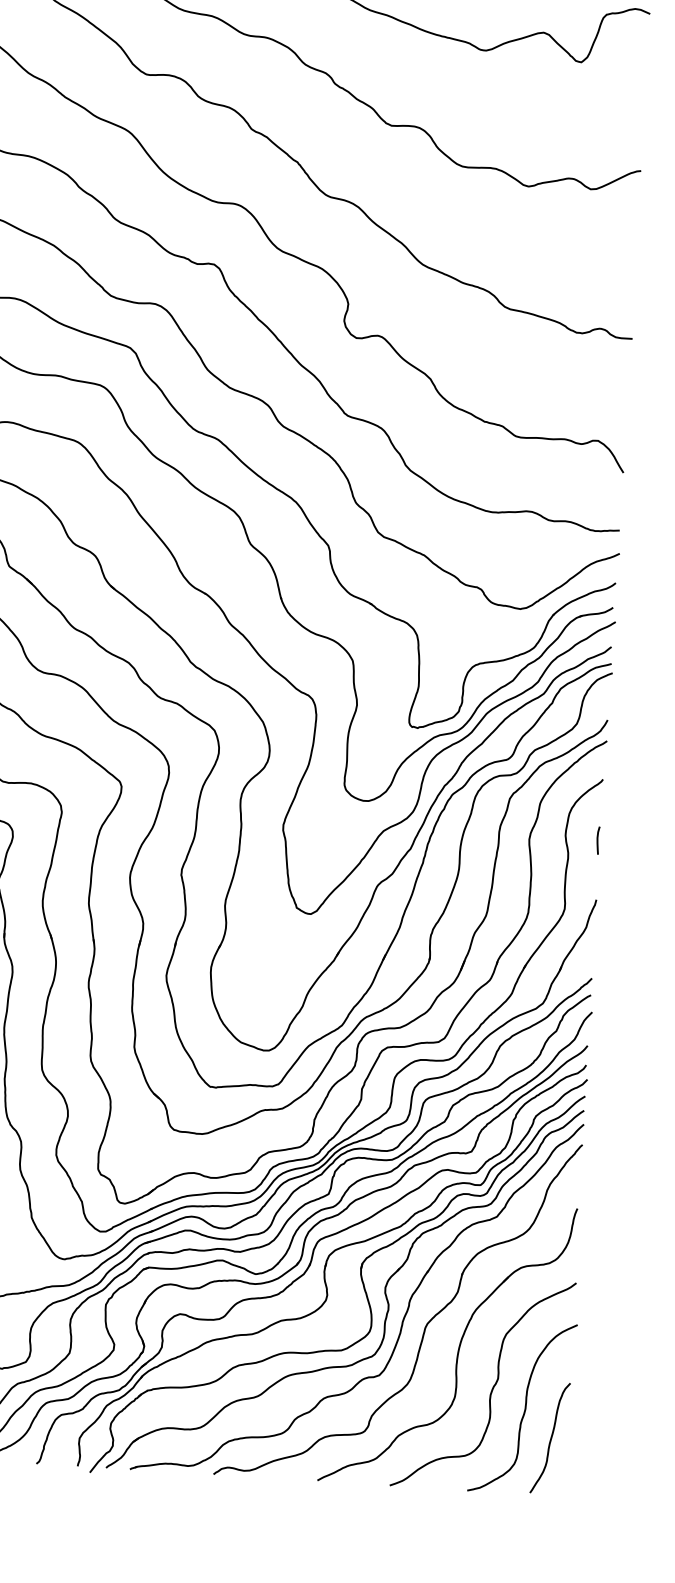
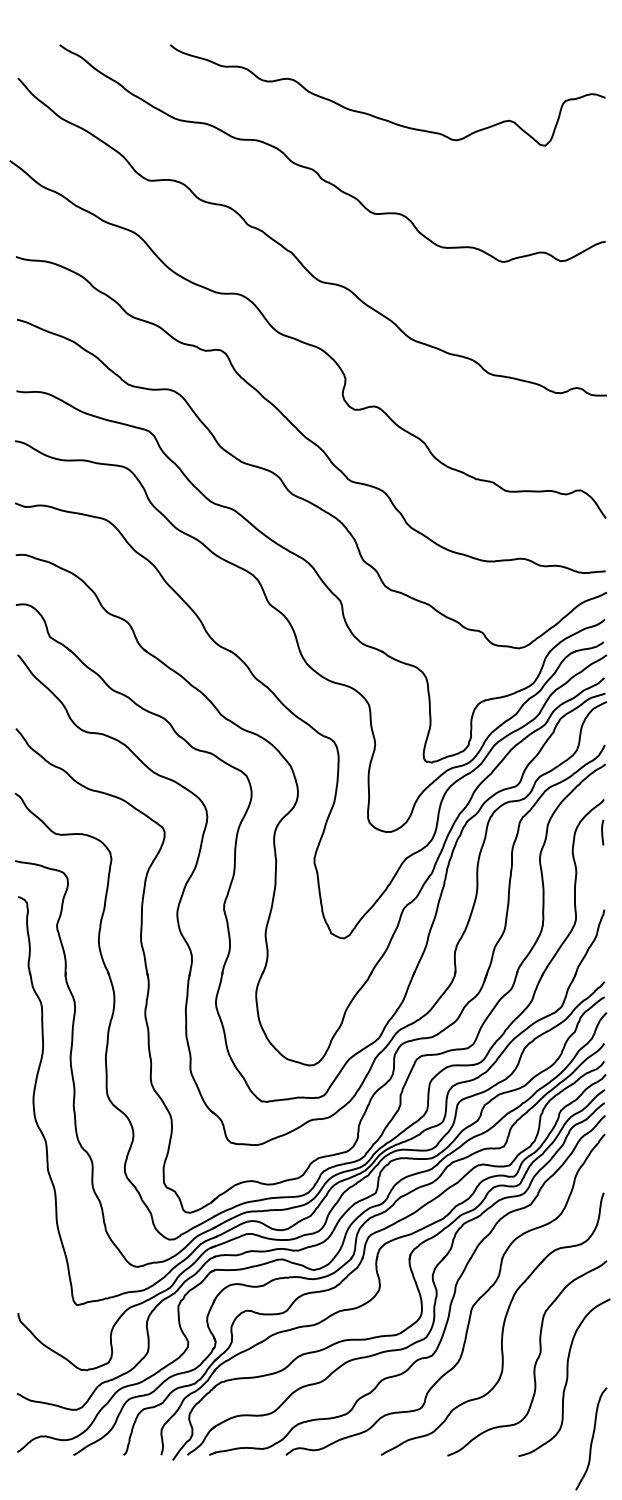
line: (597, 840) -> (602, 832), moved
curve: (550, 1437) -> (591, 1438), moved

